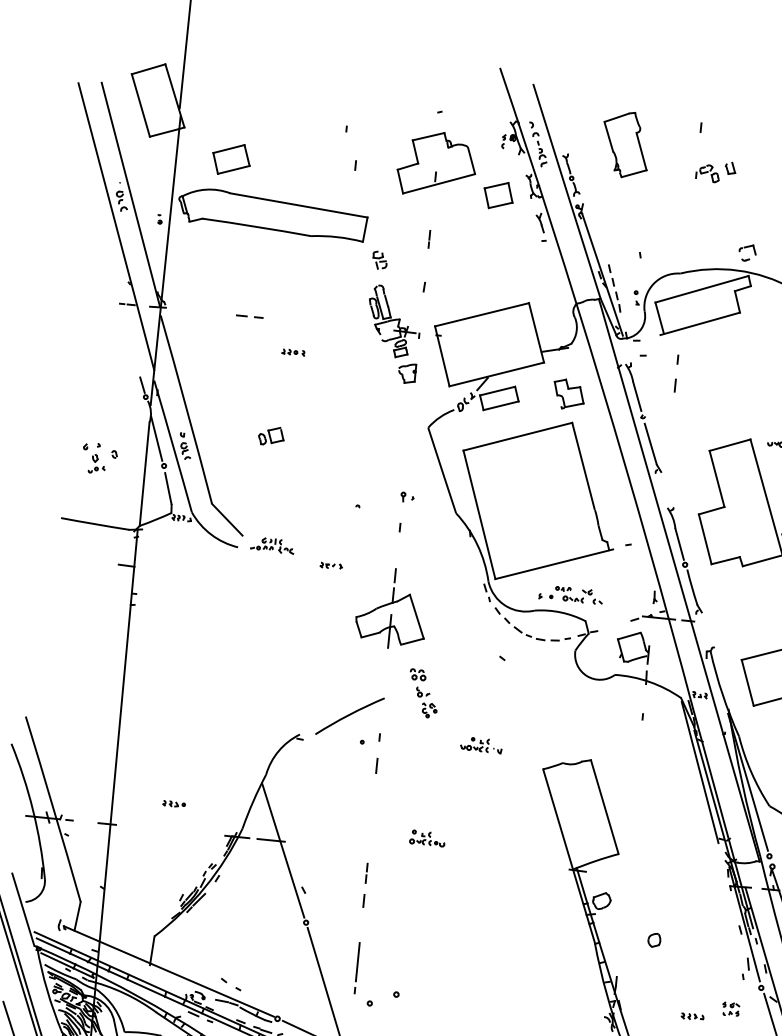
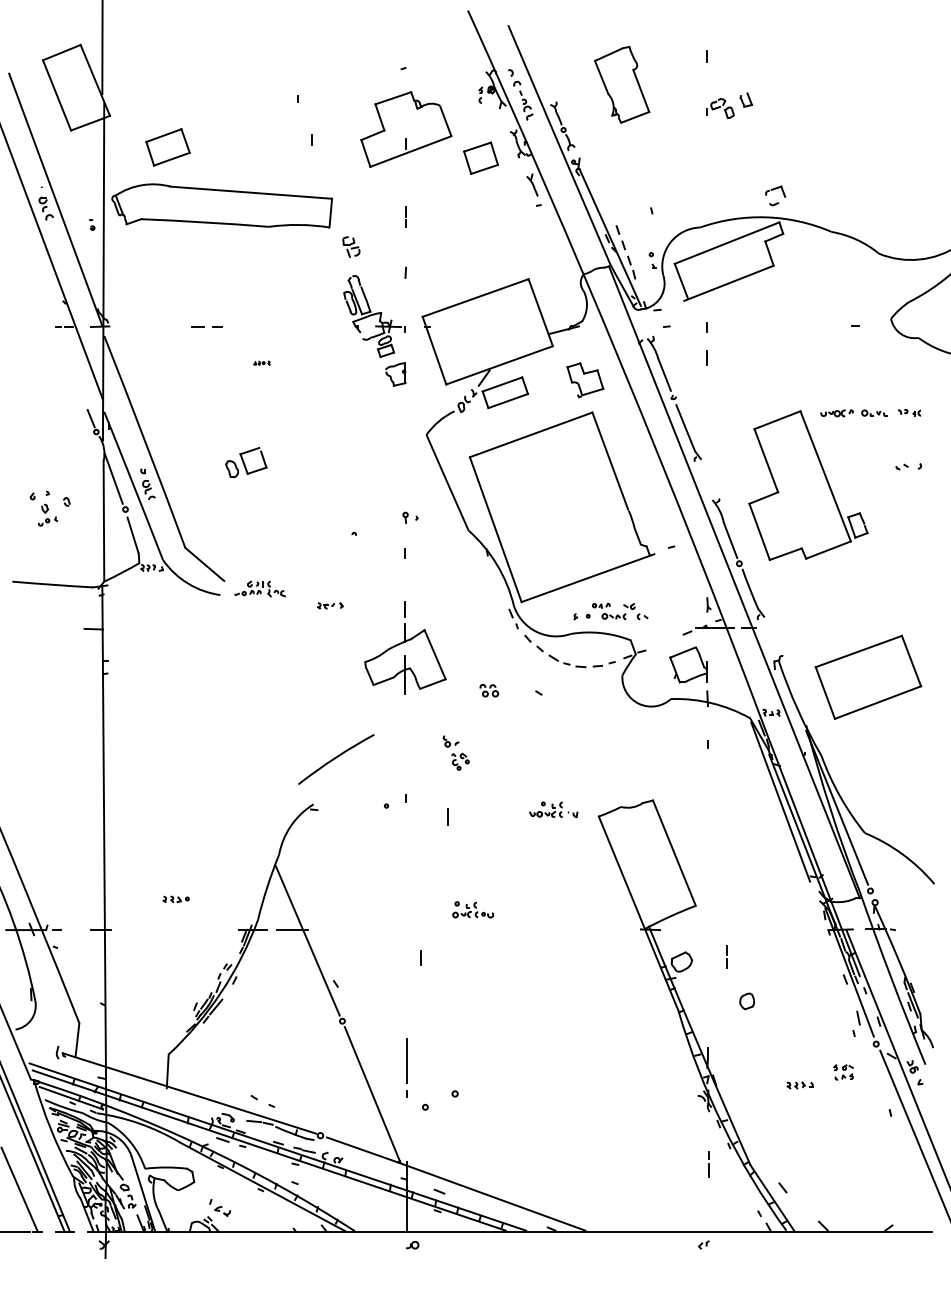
part: (293, 351) -> (261, 362), size x0.6
part: (270, 435) -> (245, 462), size x1.4
part: (418, 674) -> (489, 690), moved
arc: (350, 715) -> (336, 758), moved
part: (481, 744) -> (553, 809), moved
line: (376, 765) -> (447, 816), moved
line: (366, 871) -> (726, 955), moved
line: (363, 900) -> (420, 957), moved

